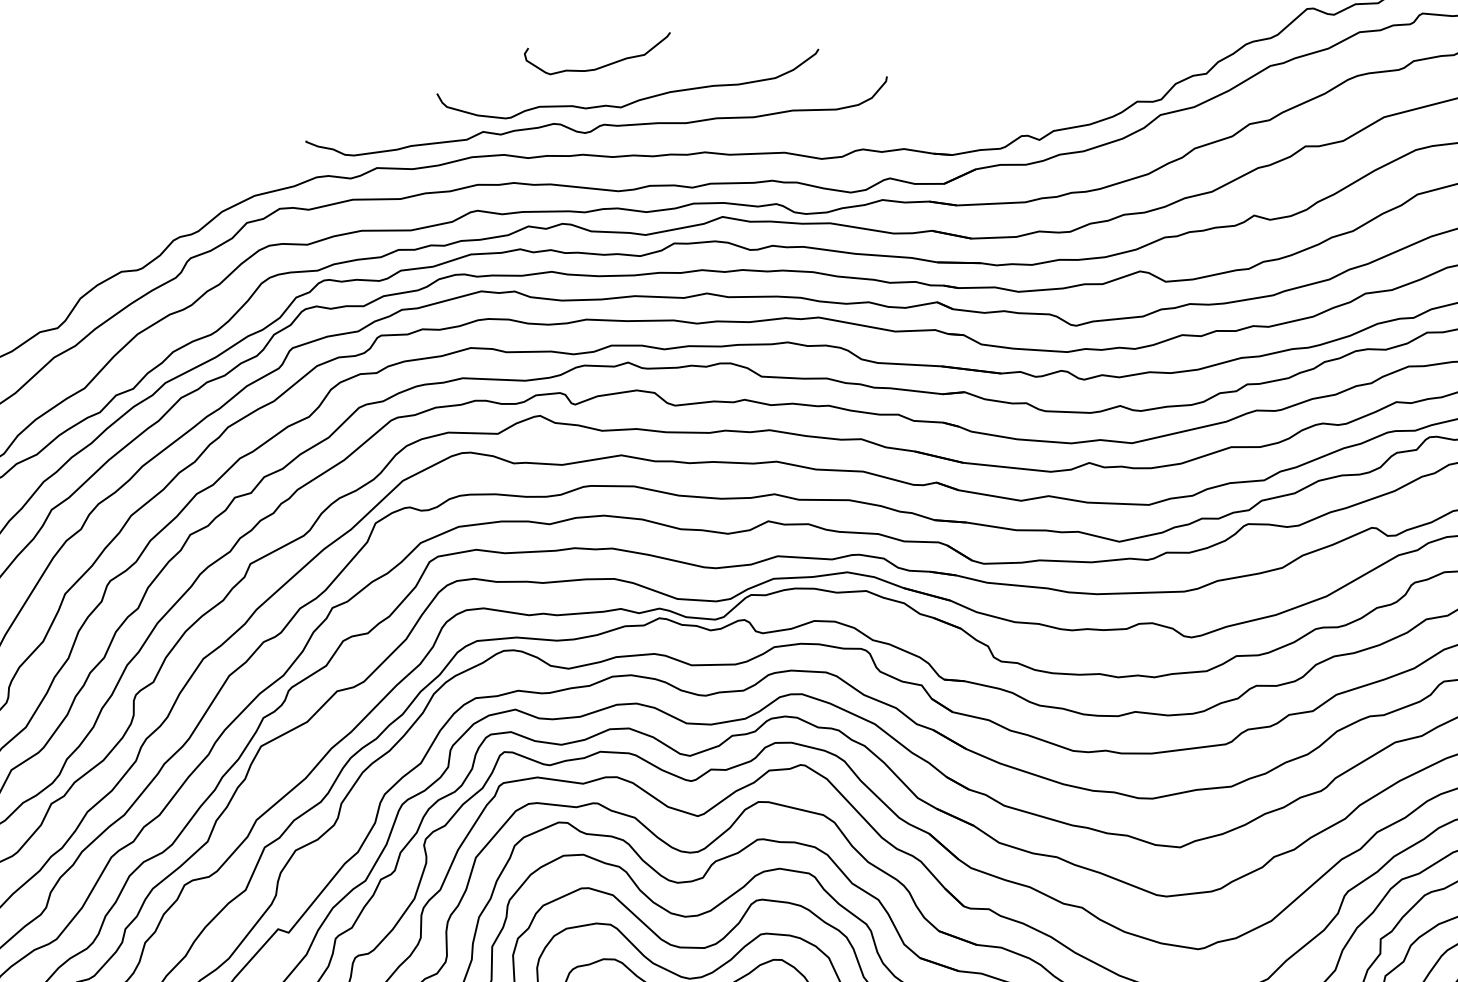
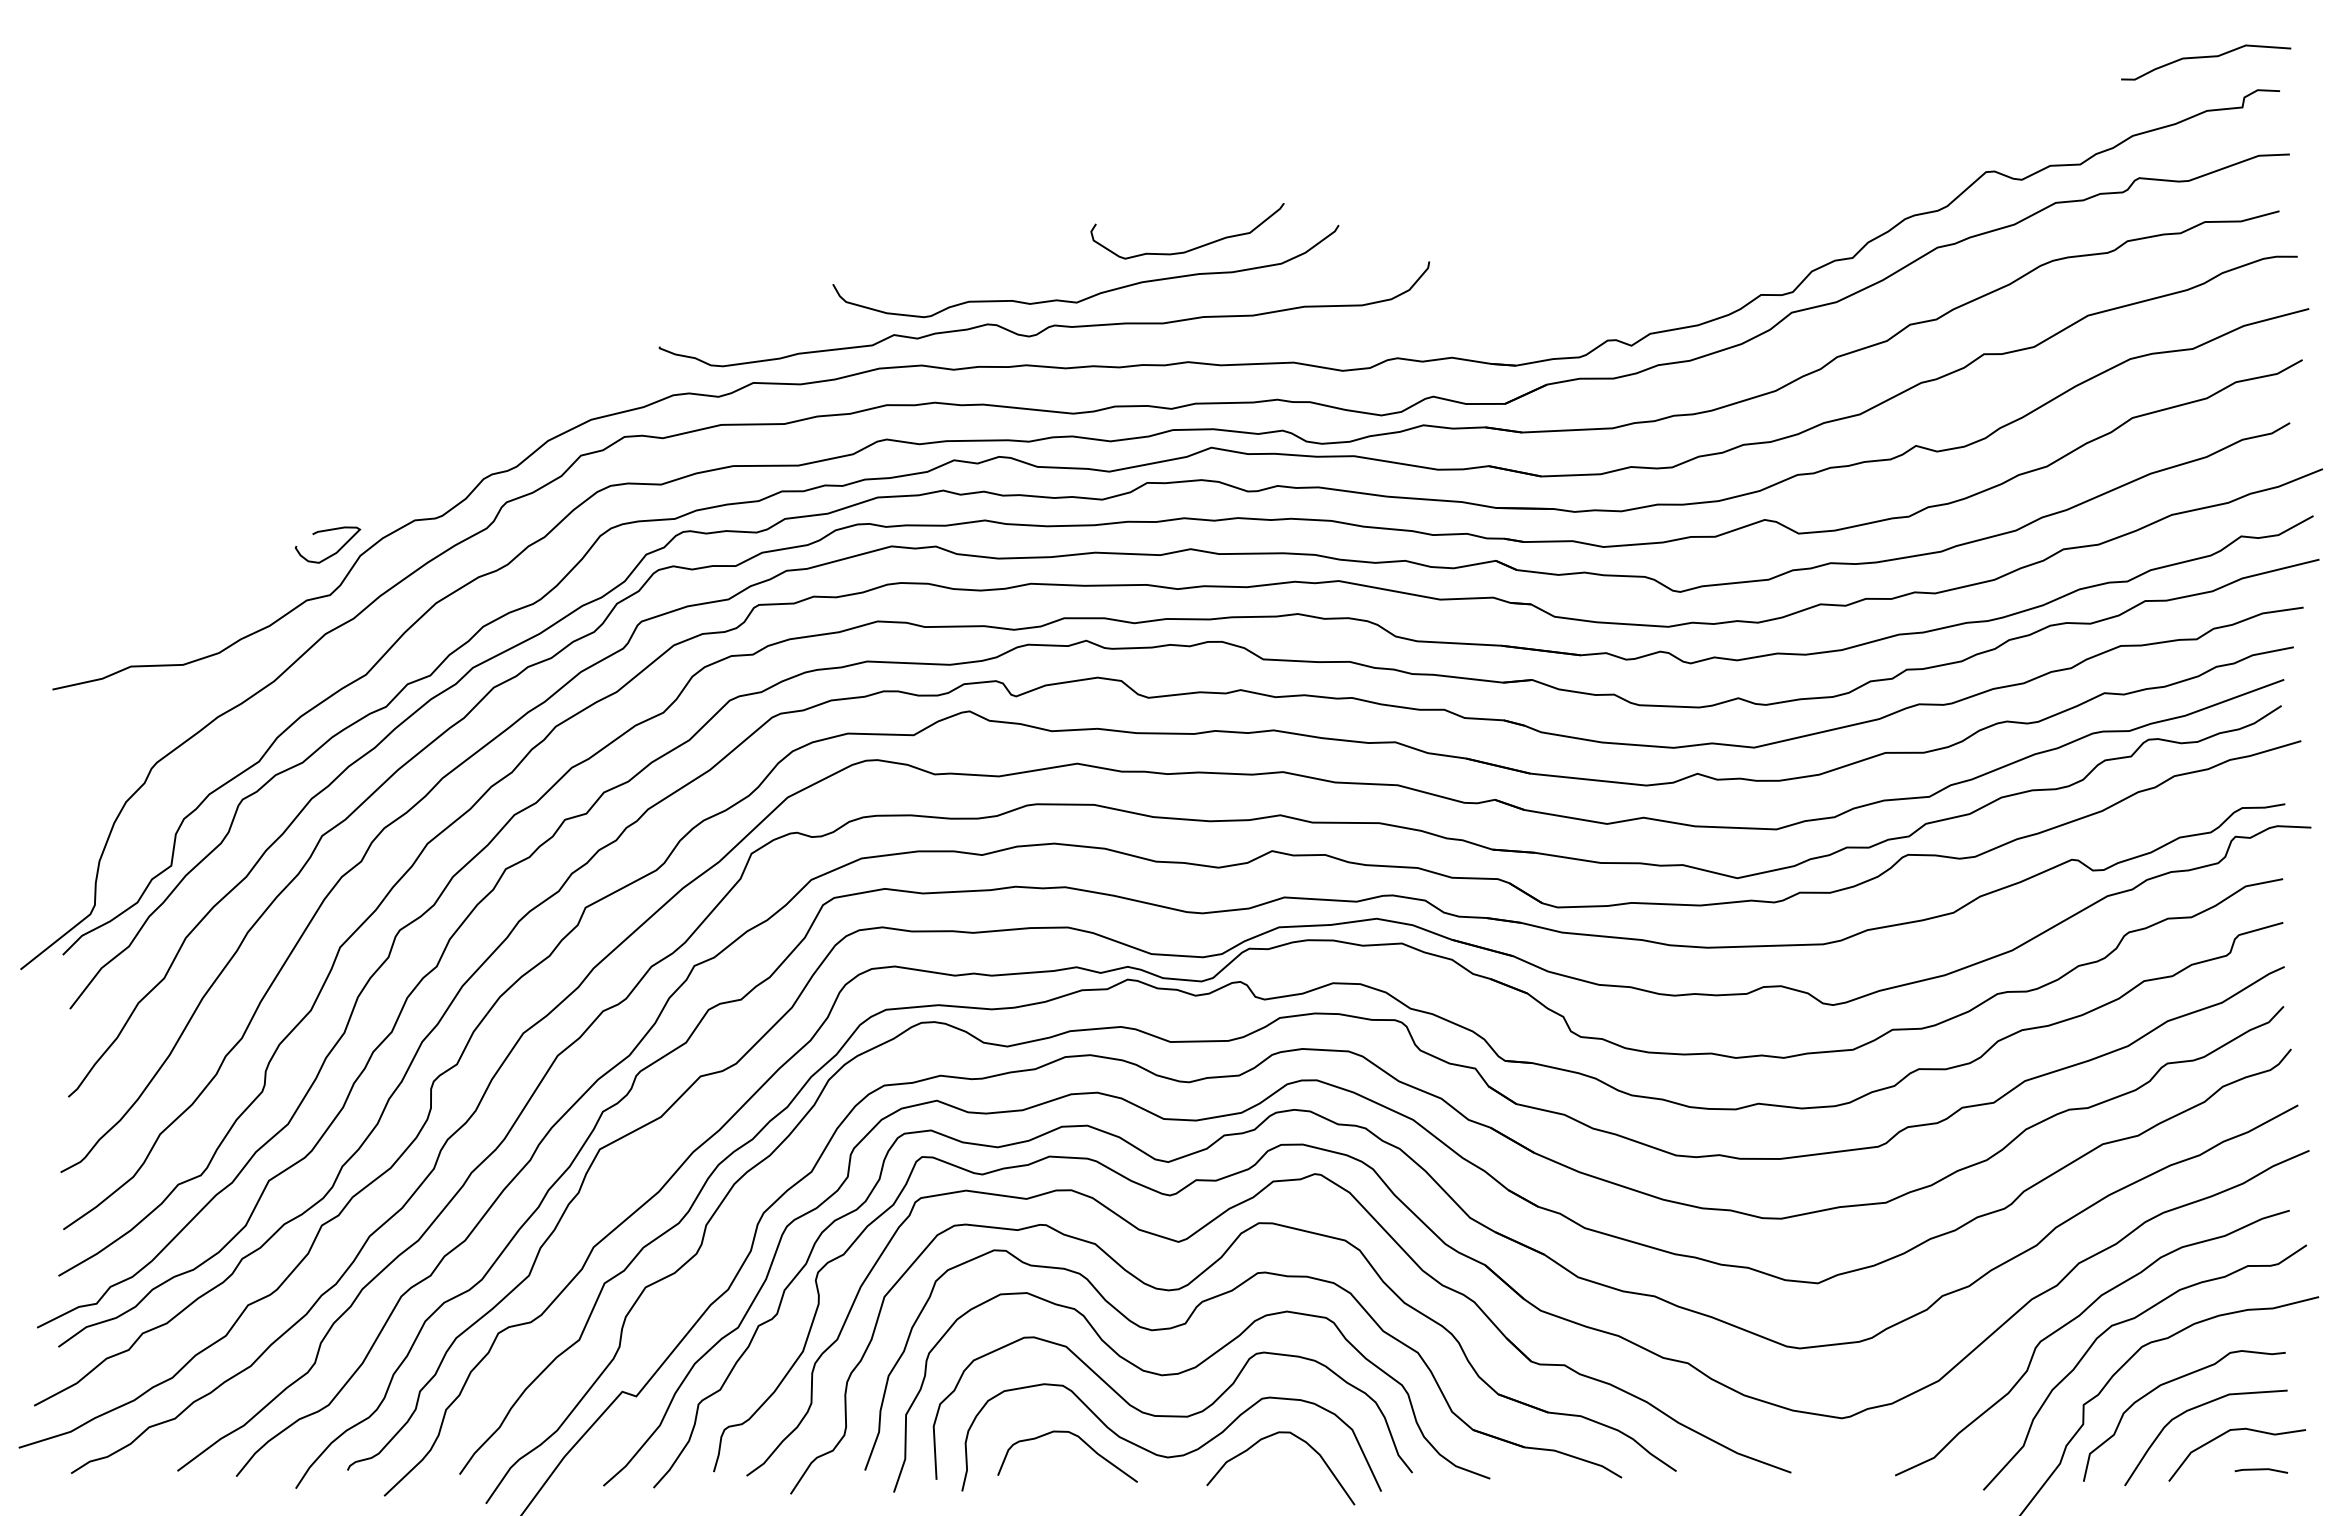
curve: (601, 66) -> (1192, 248), moved
curve: (60, 296) -> (333, 553), added

